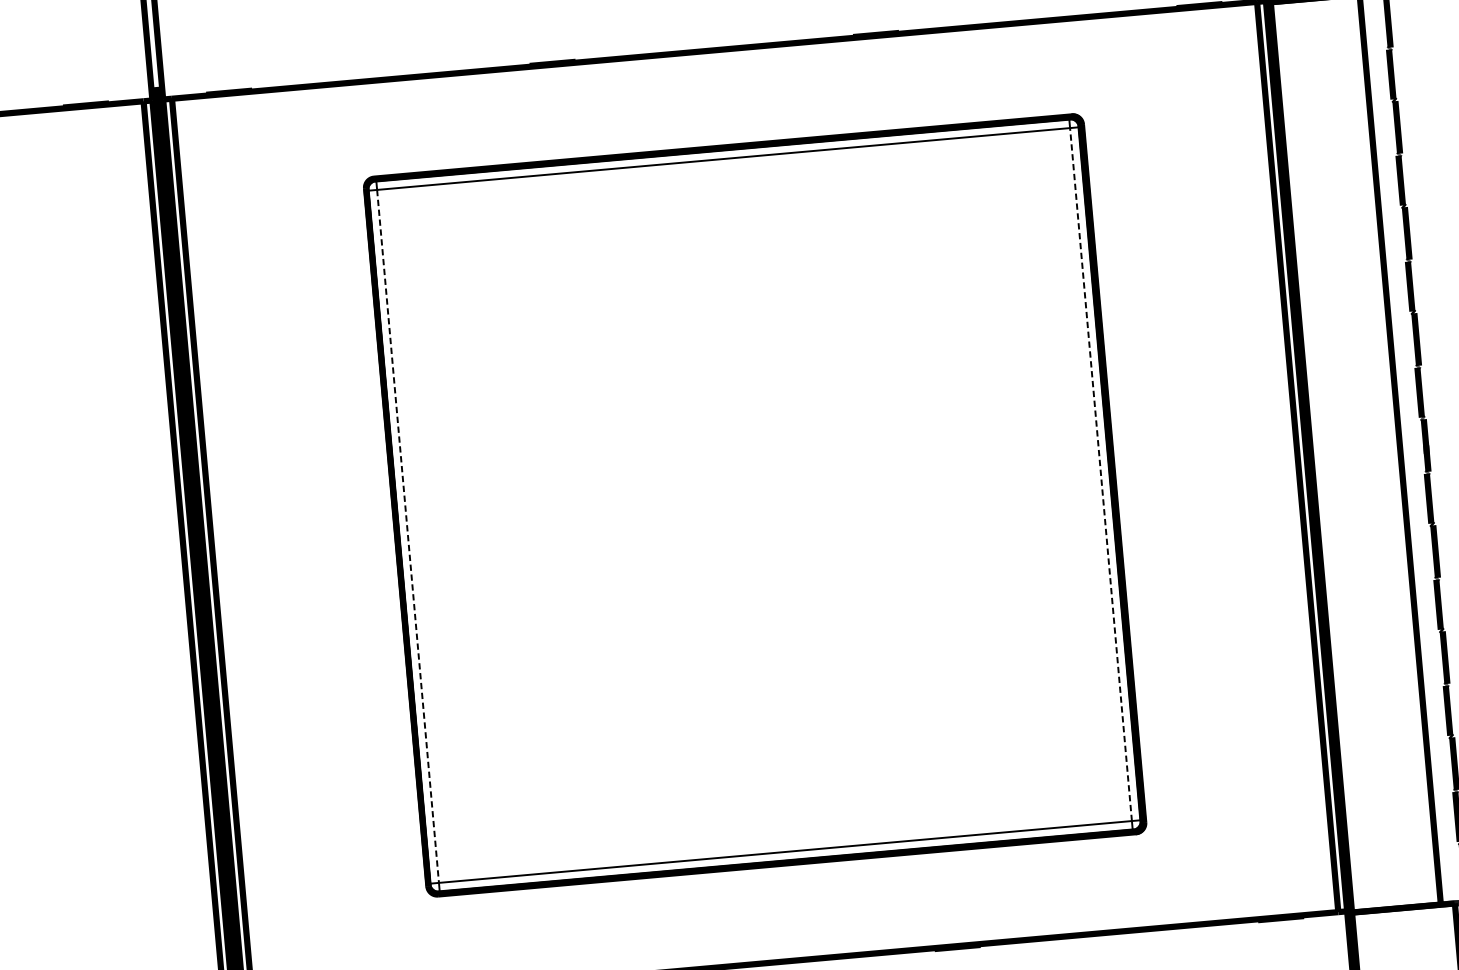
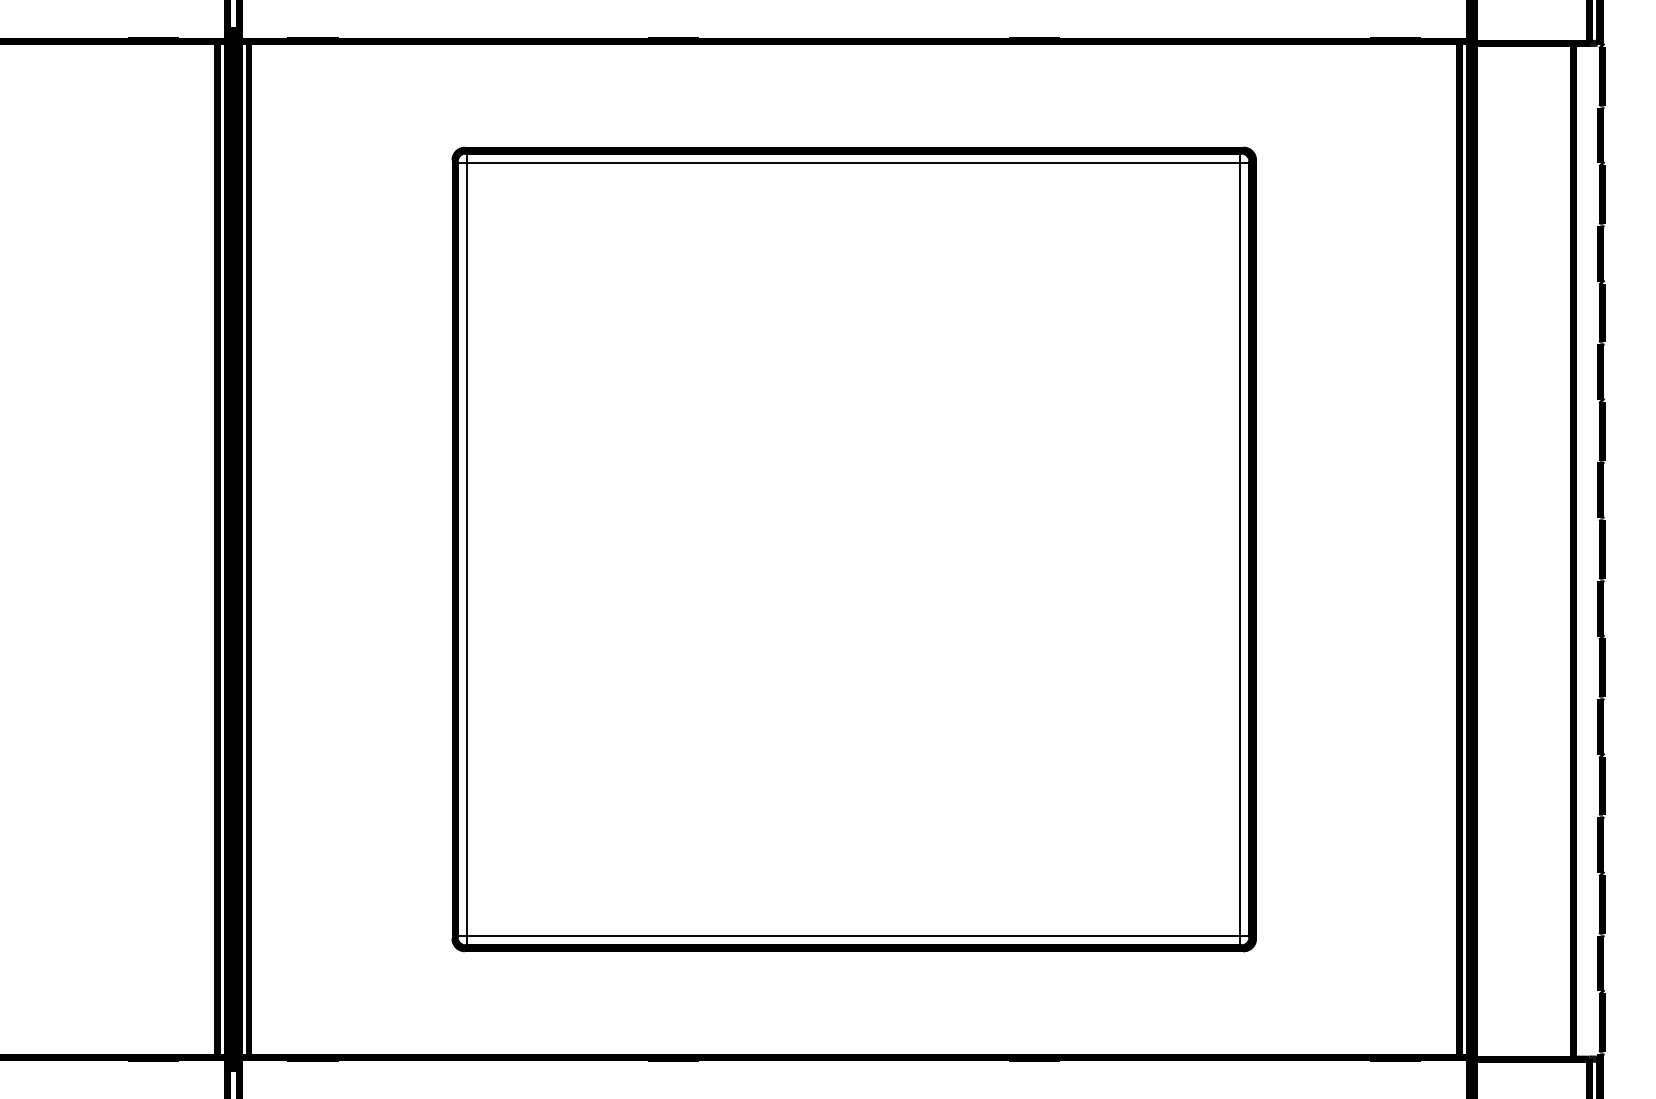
line: (1101, 474) -> (1240, 549), dashed -> solid
line: (408, 536) -> (467, 549), dashed -> solid

